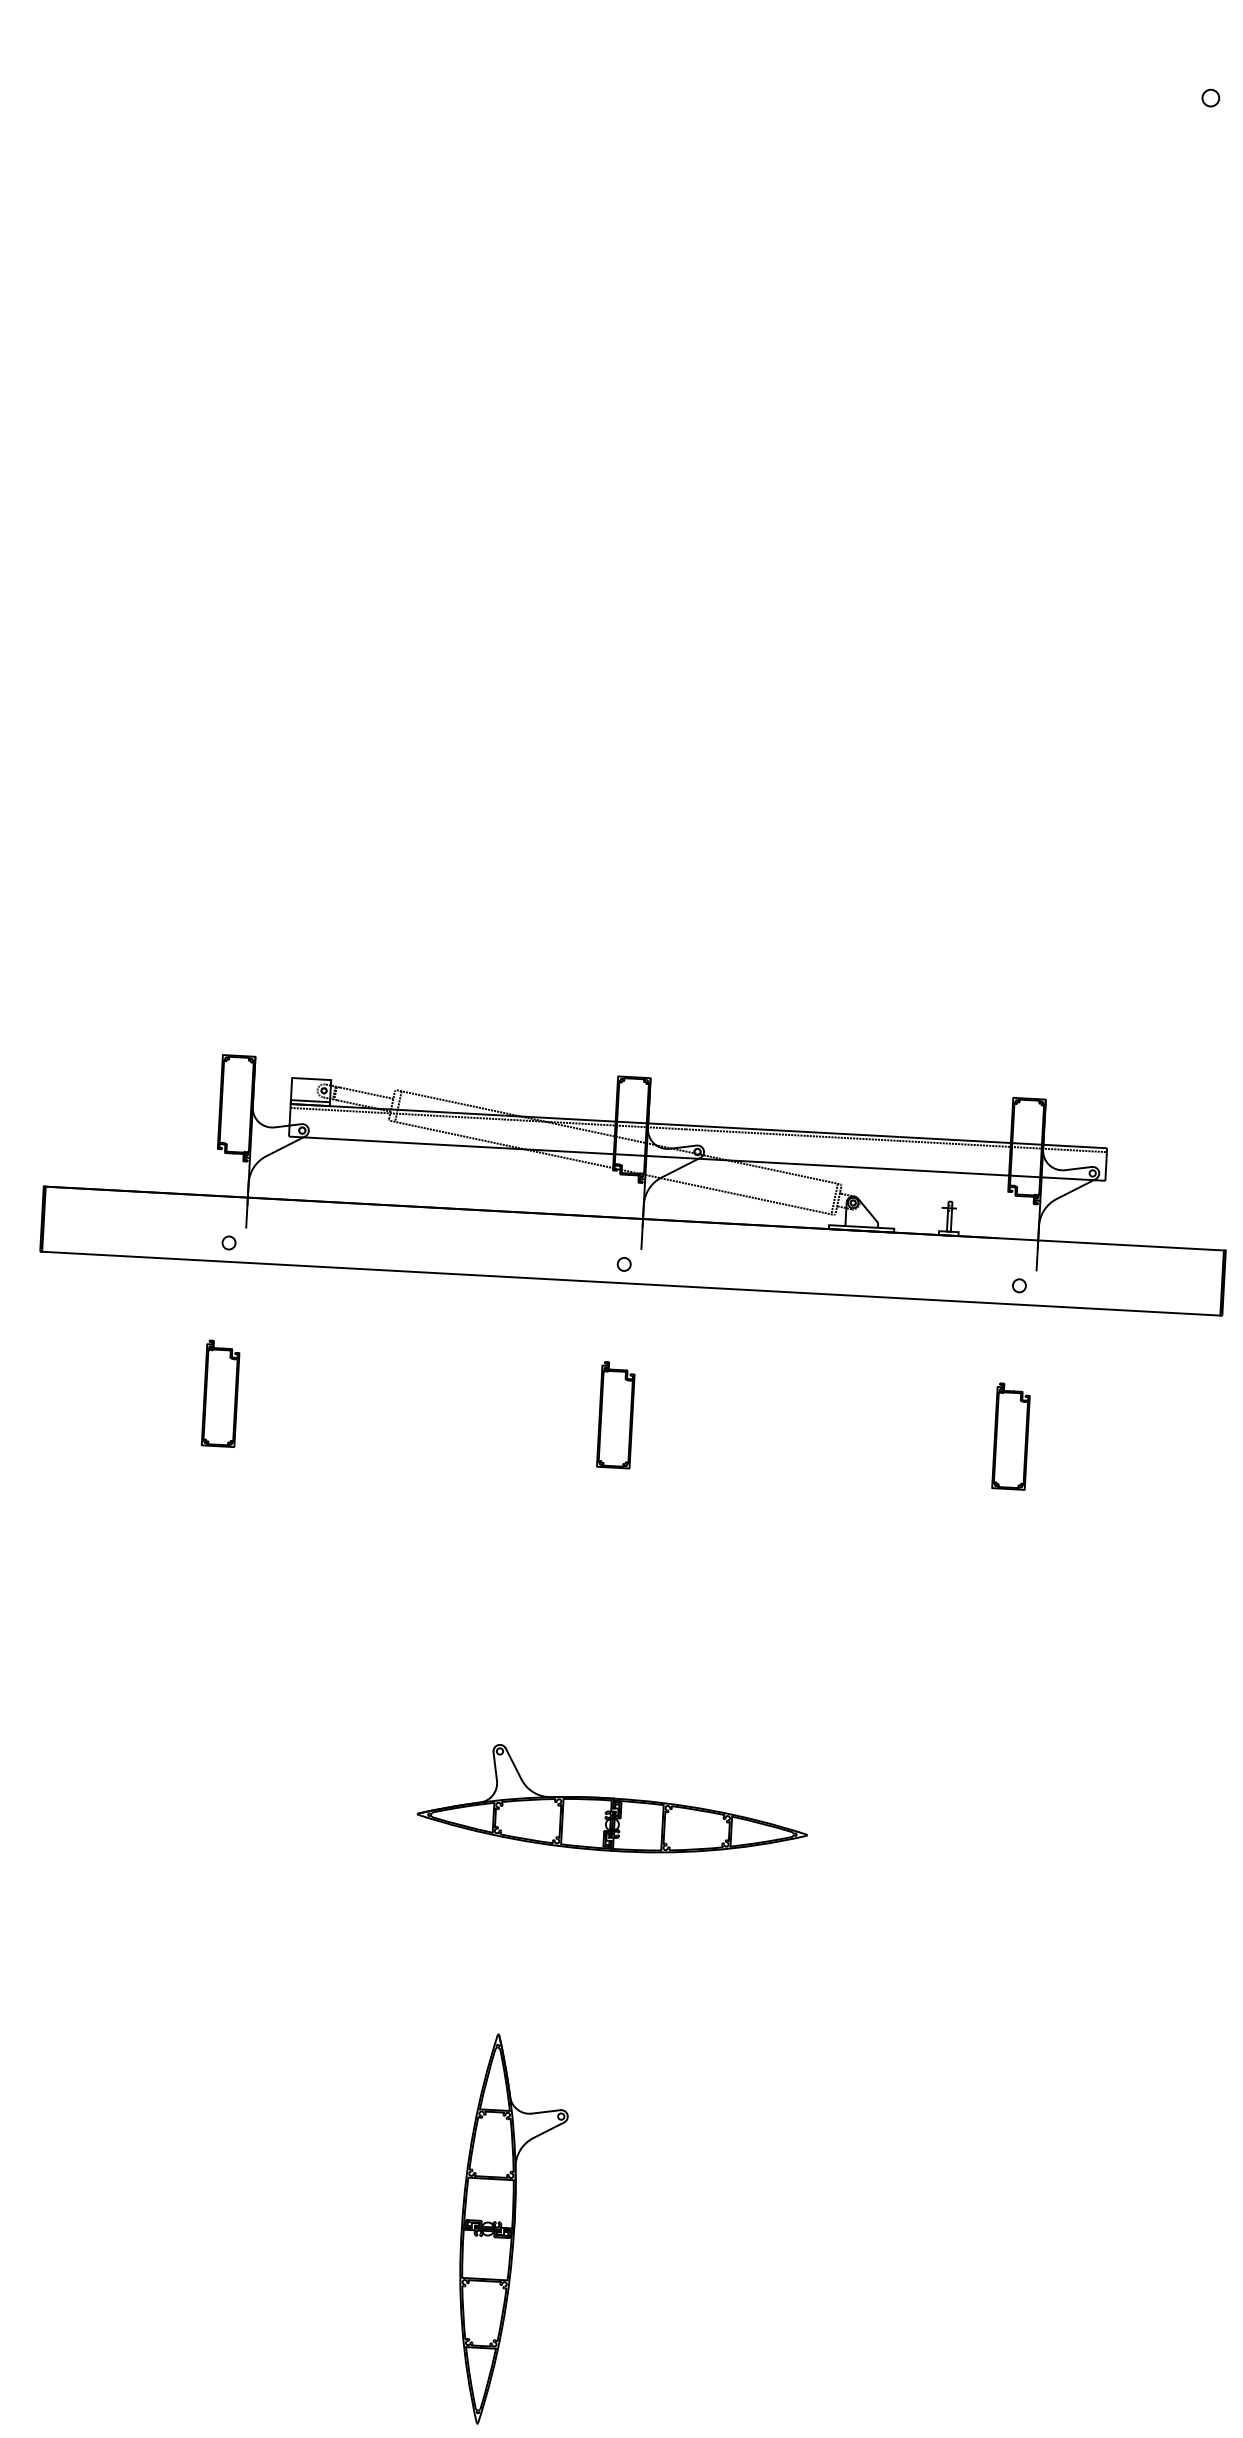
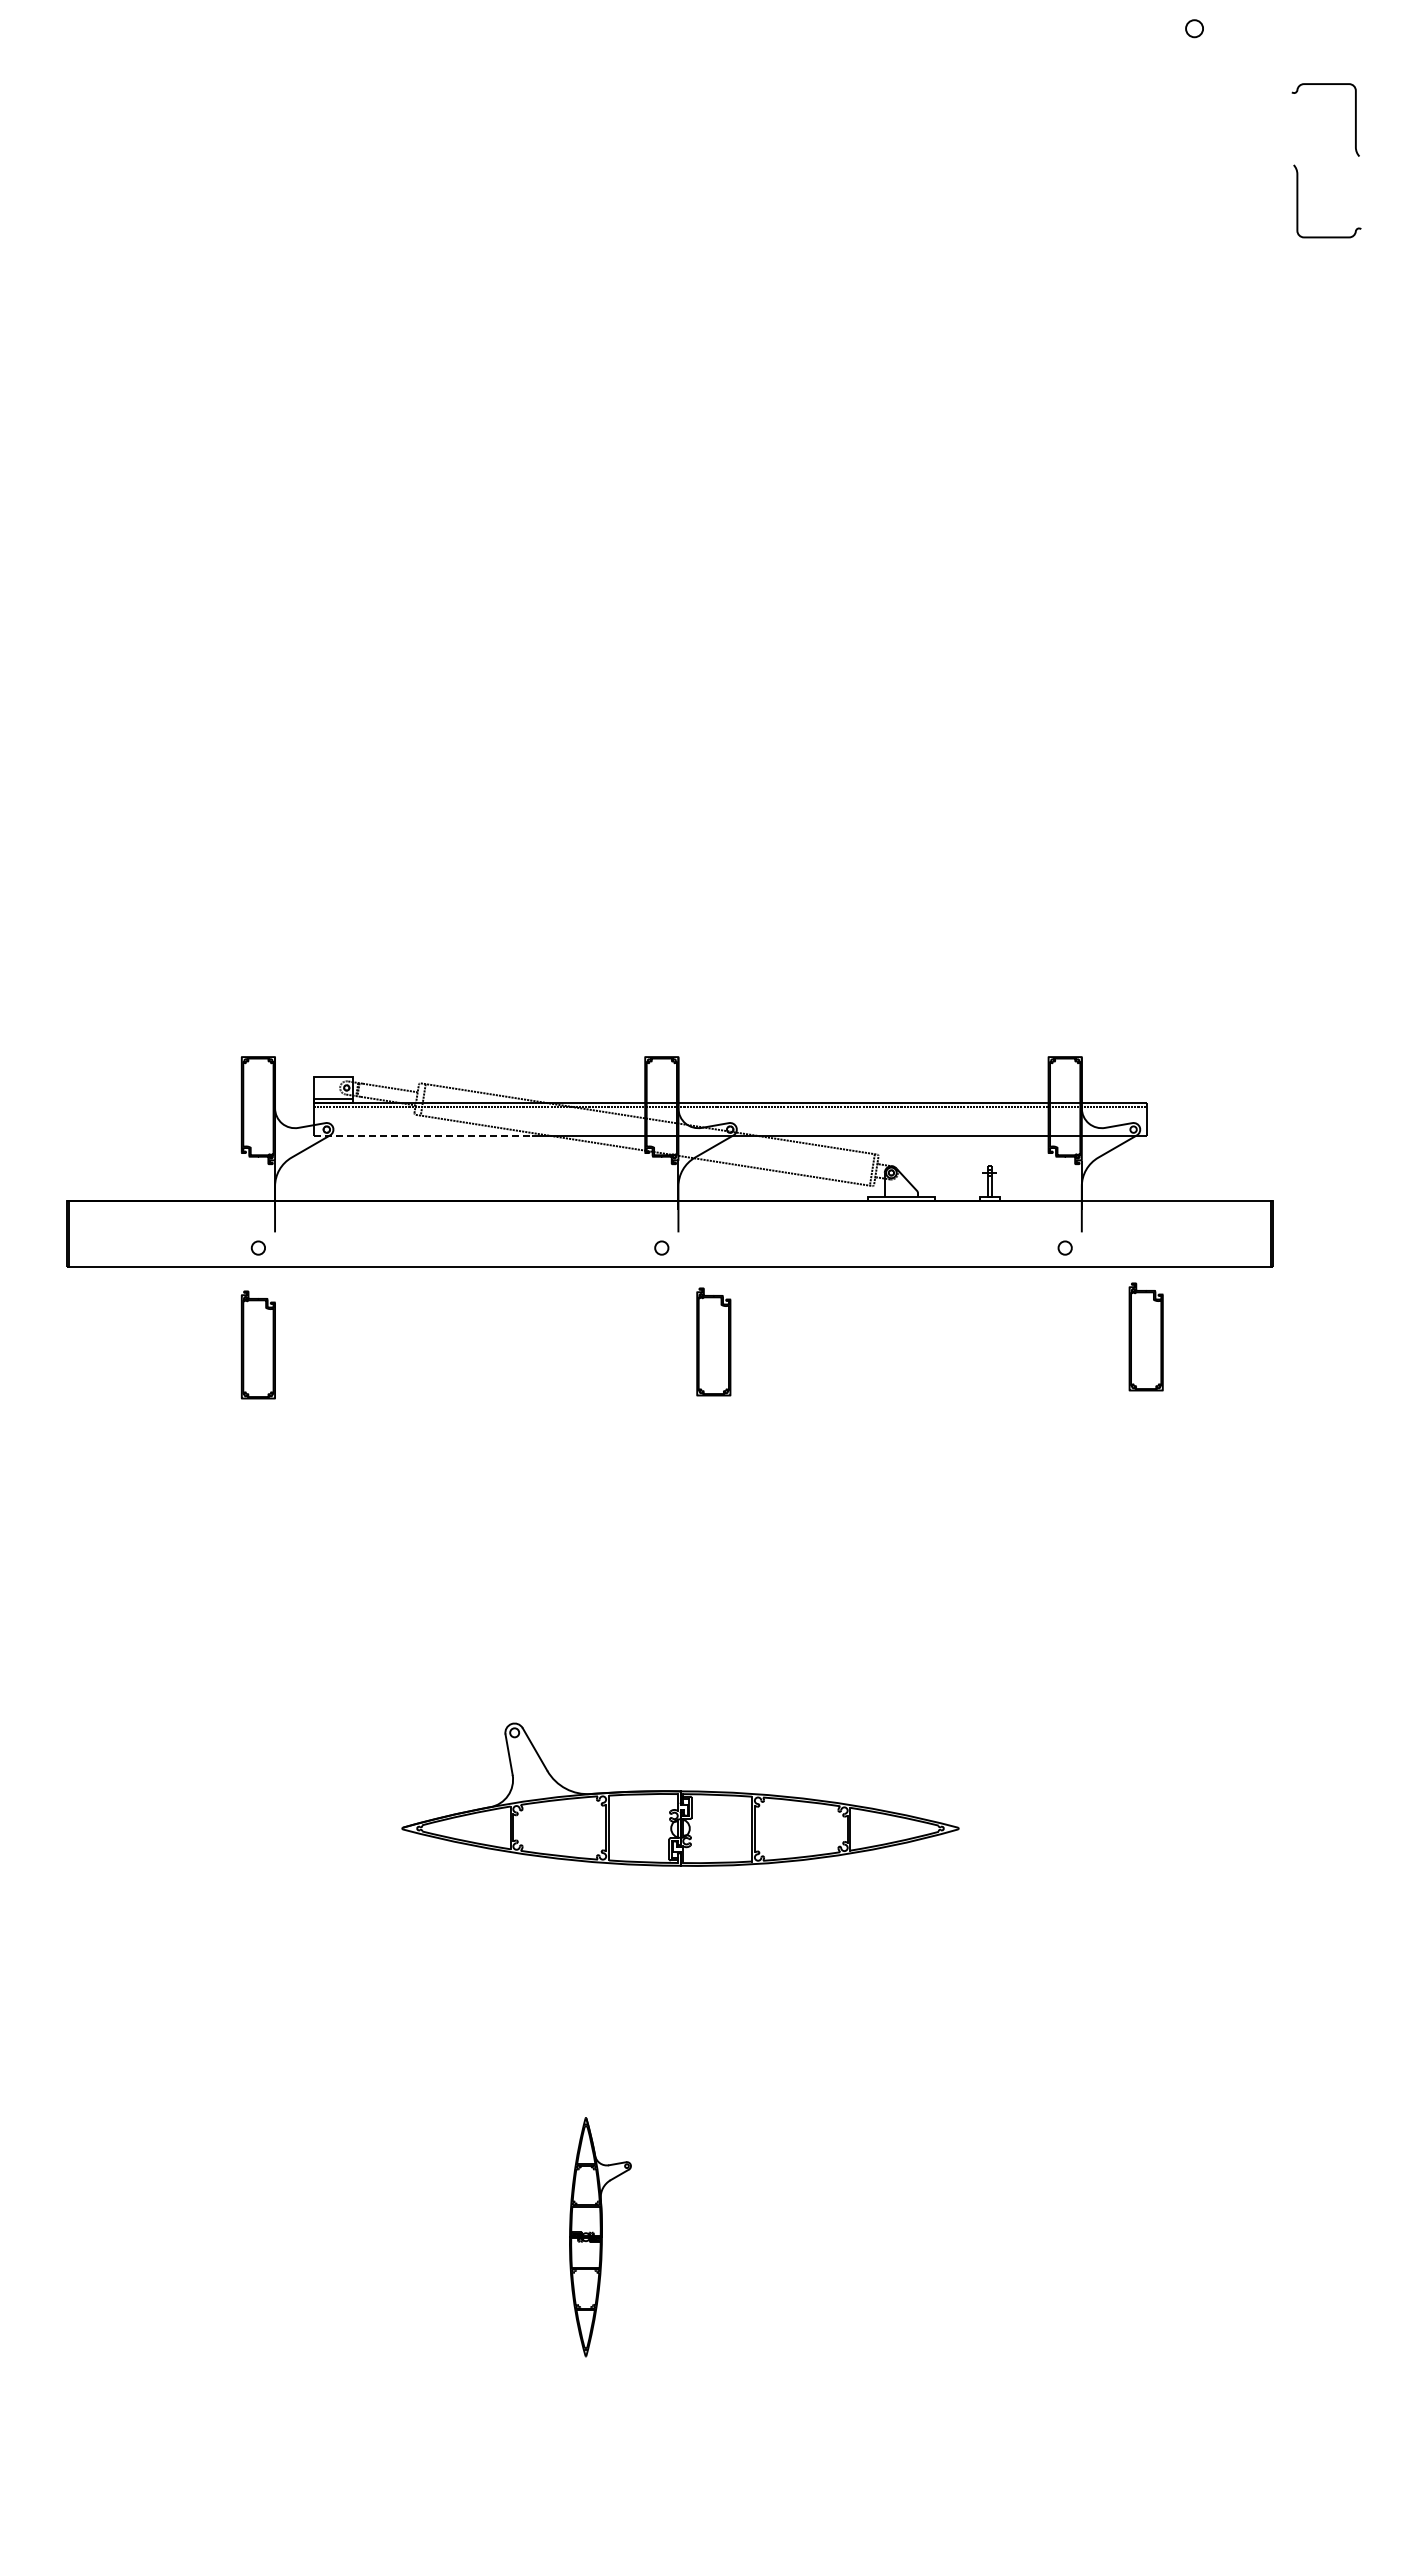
line: (395, 1142) -> (422, 1136), solid -> dashed
part: (220, 1393) -> (257, 1344), moved
part: (615, 1414) -> (713, 1341), moved
part: (1010, 1436) -> (1145, 1336), moved
part: (613, 1800) -> (680, 1794), size x1.4
part: (511, 2229) -> (600, 2236), size x0.6

